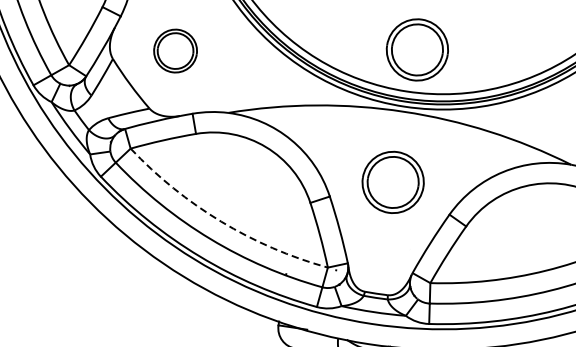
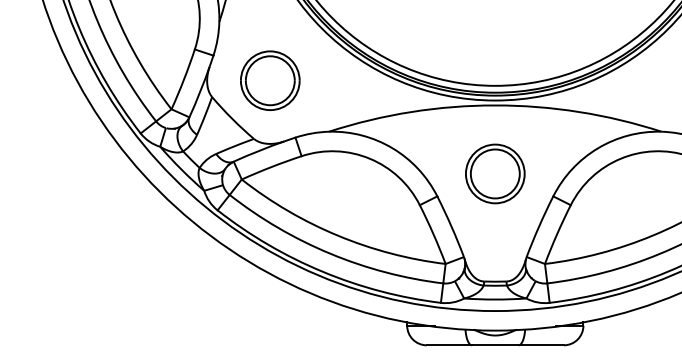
part: (417, 49) -> (499, 44), removed
part: (175, 50) -> (270, 80), size x1.43
arc: (220, 221) -> (337, 235), dashed -> solid

